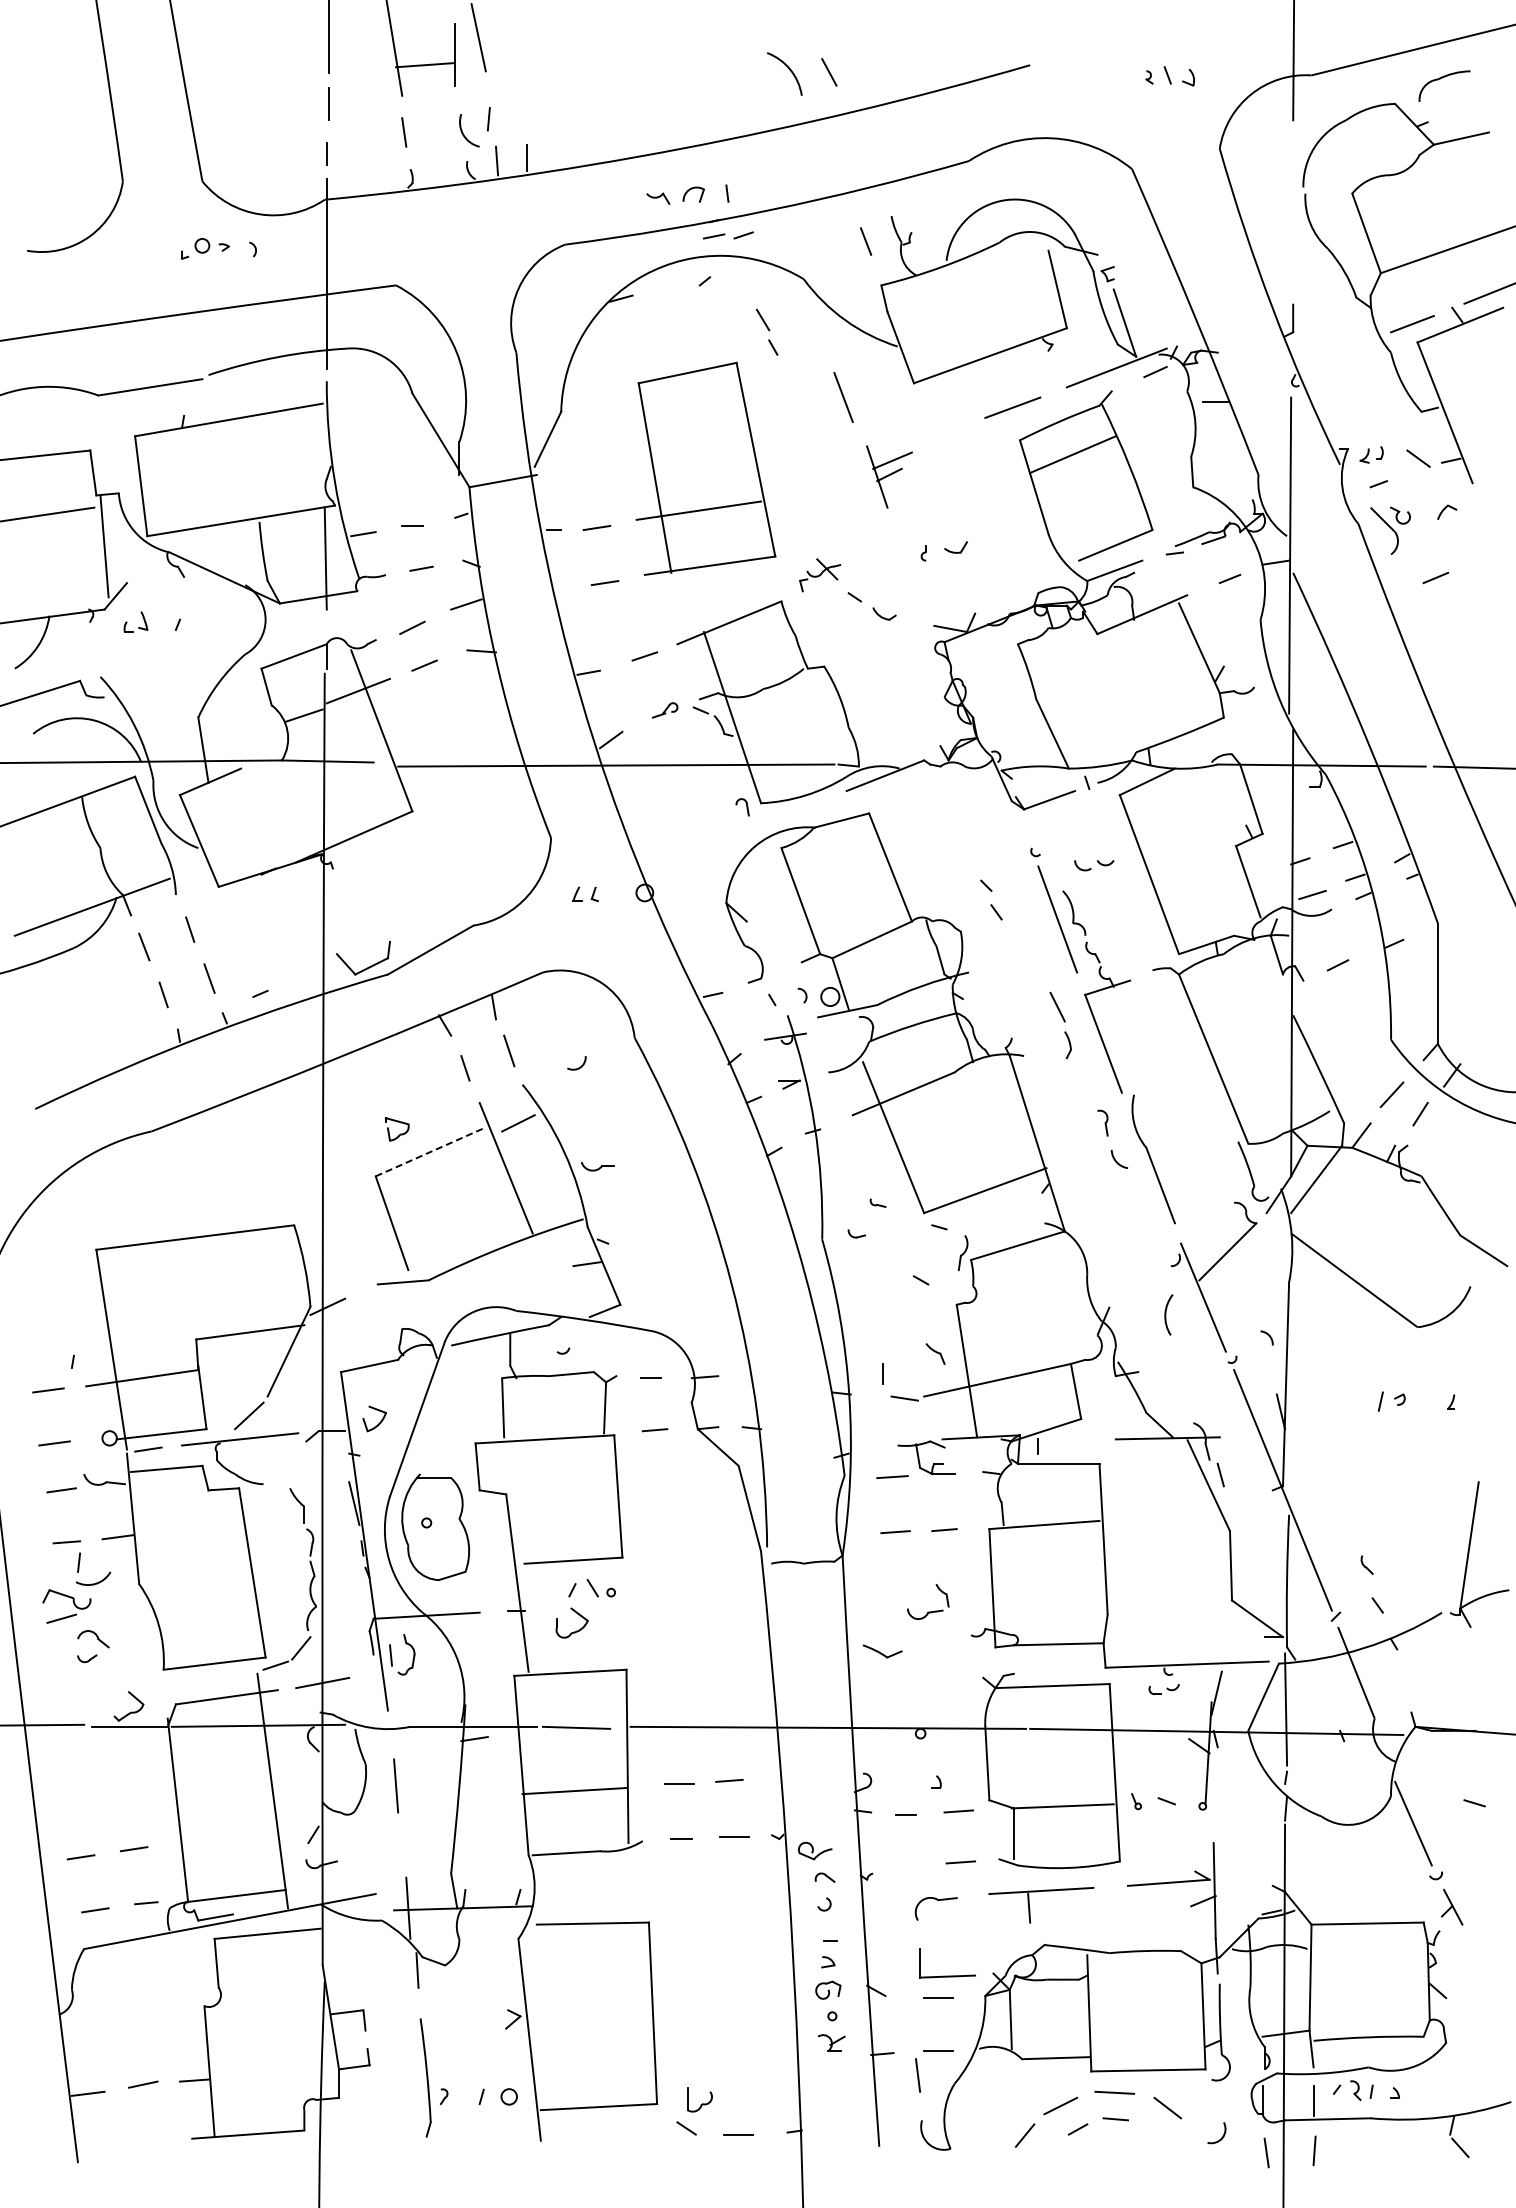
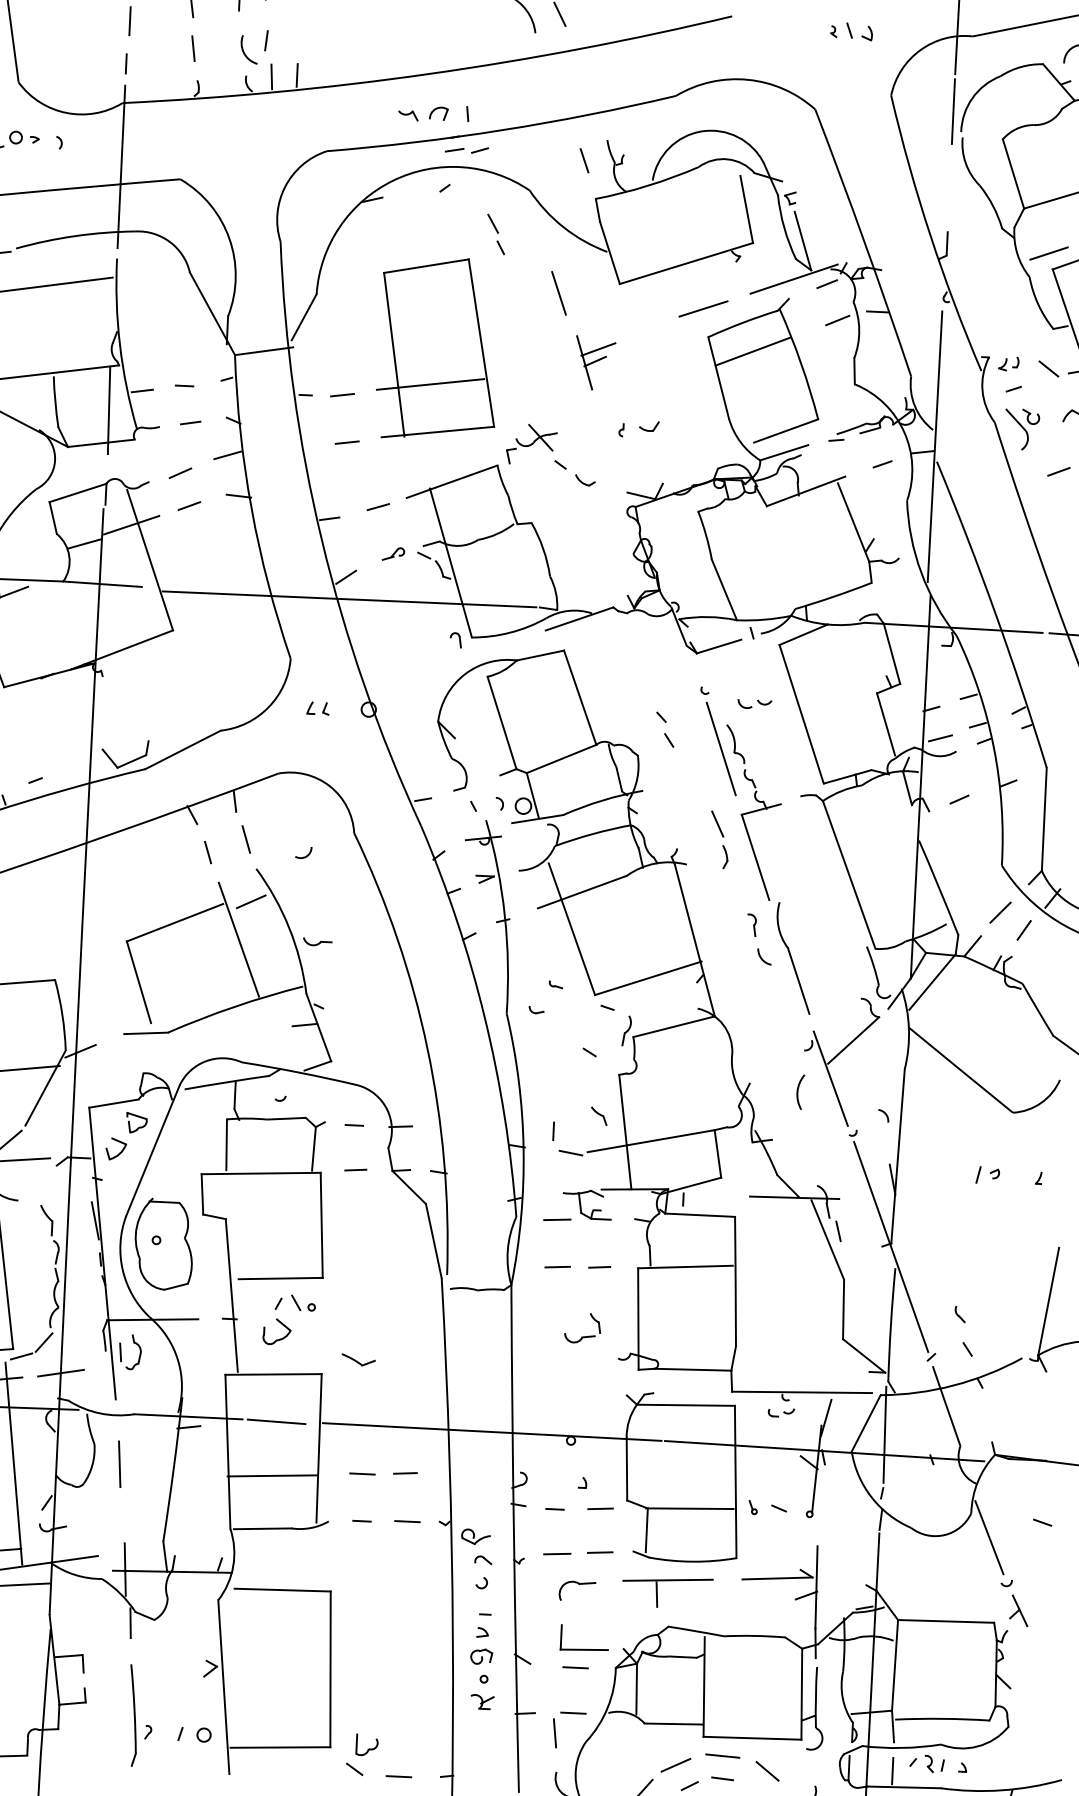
line: (1293, 163) -> (953, 111), added
line: (1169, 413) -> (837, 320), added
part: (819, 575) -> (531, 444), size x1.43
part: (396, 1129) -> (136, 1123), moved
line: (431, 1151) -> (175, 922), dashed -> solid
part: (882, 1651) -> (358, 1360), moved
line: (910, 1866) -> (556, 1554), added

